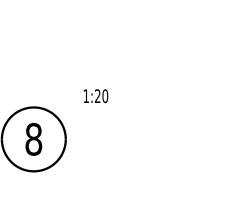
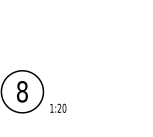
text: (96, 94) -> (58, 107), moved

